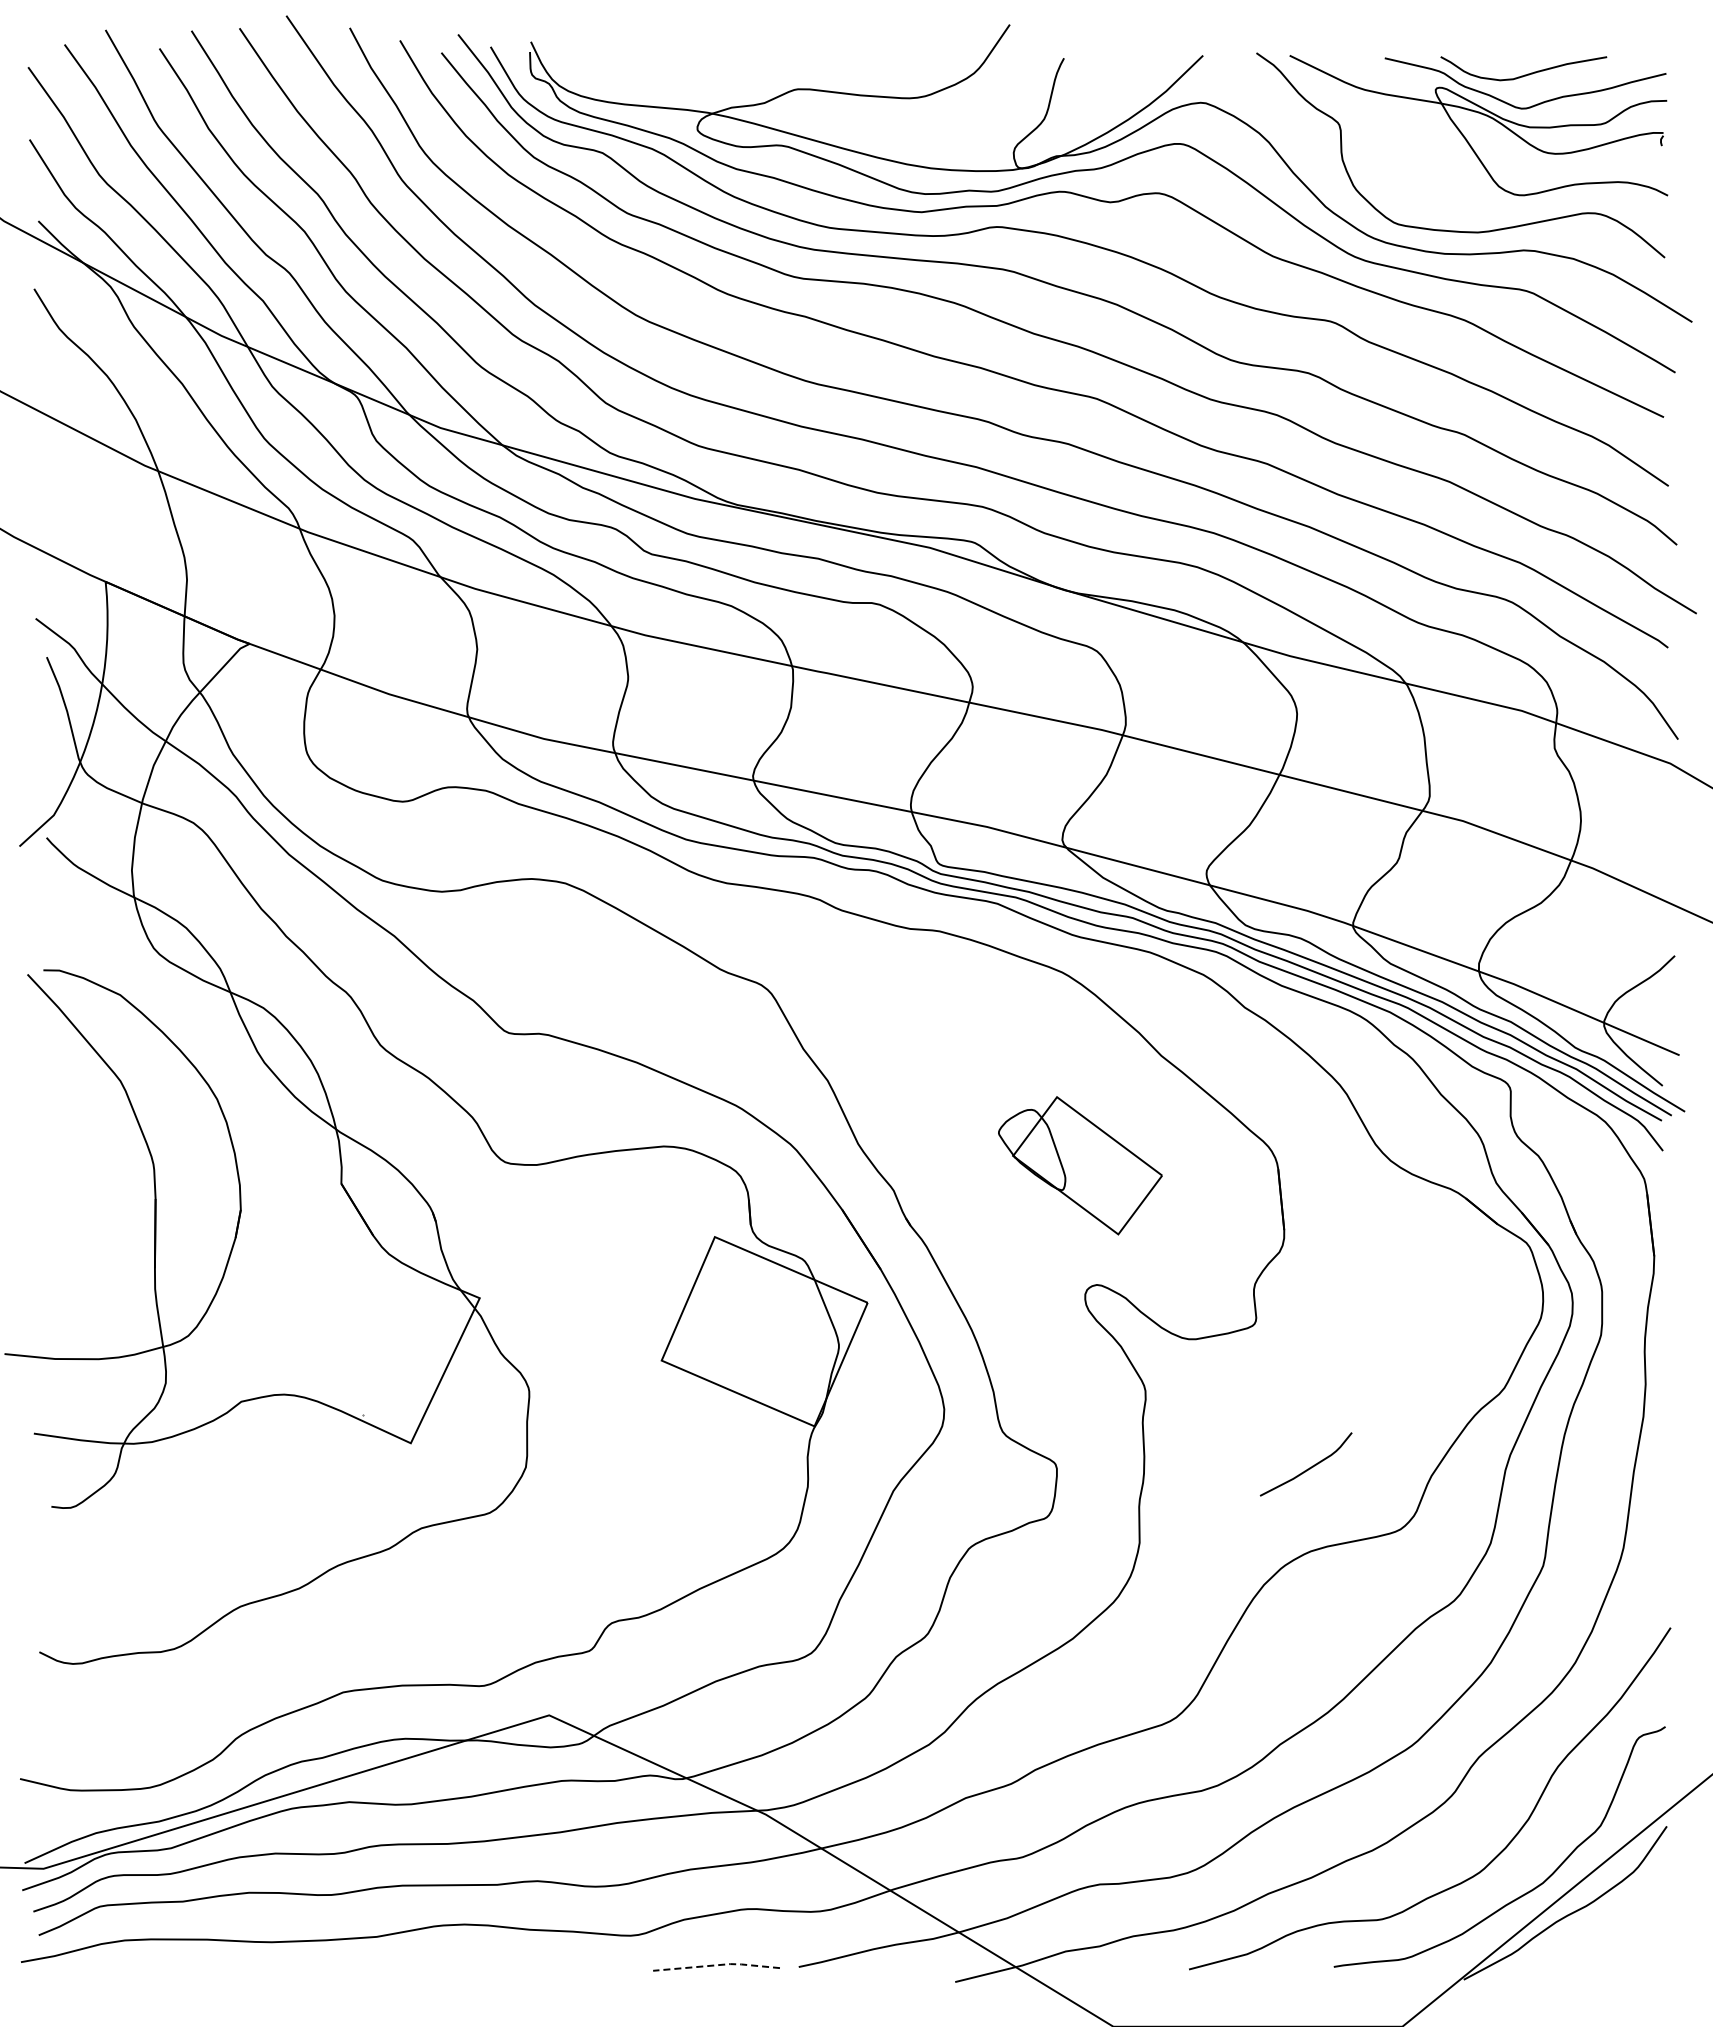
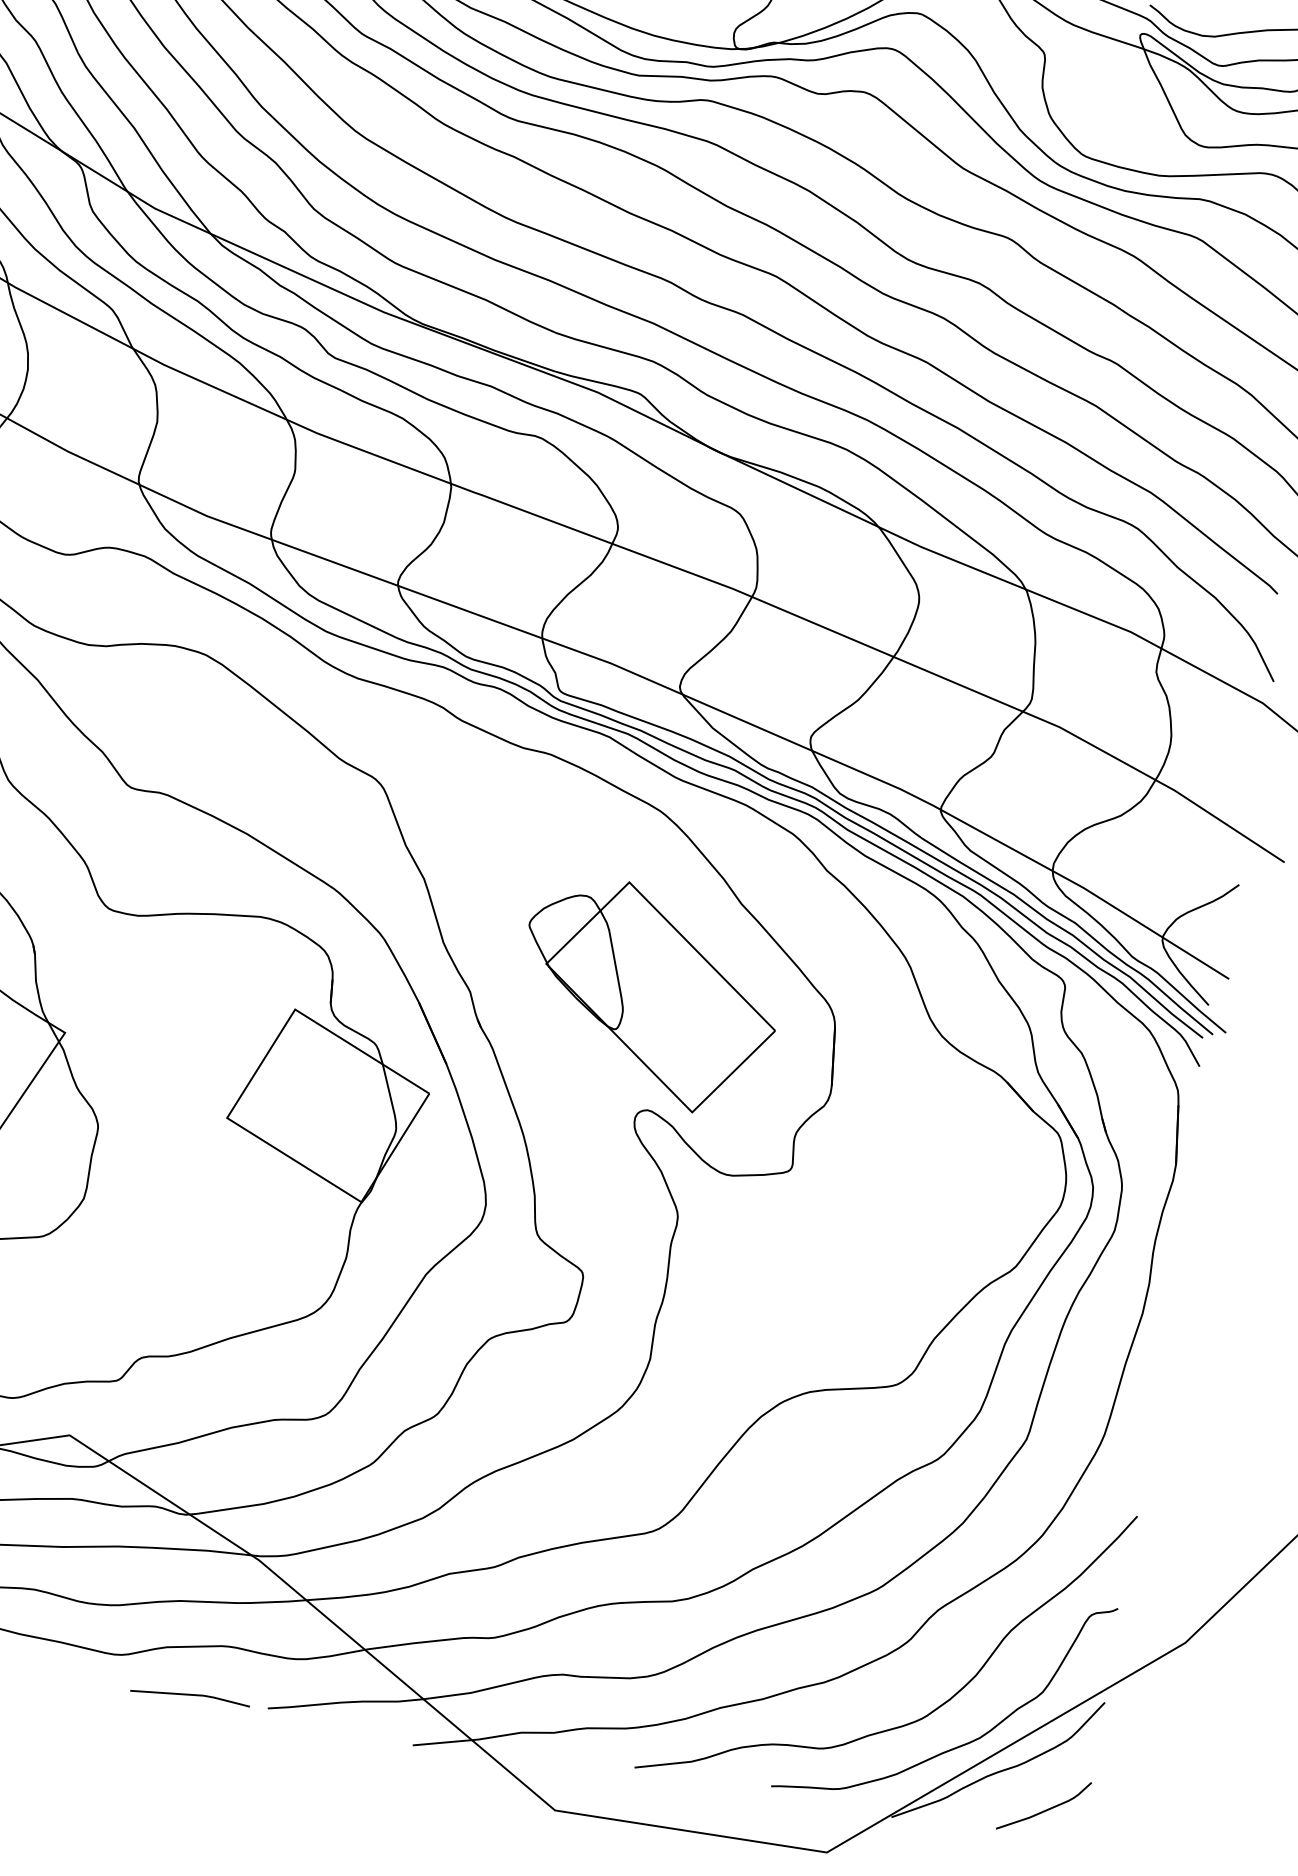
part: (1080, 1165) -> (649, 995), size x1.67
curve: (1307, 1468) -> (1044, 1809), moved
line: (717, 1965) -> (191, 1695), dashed -> solid

